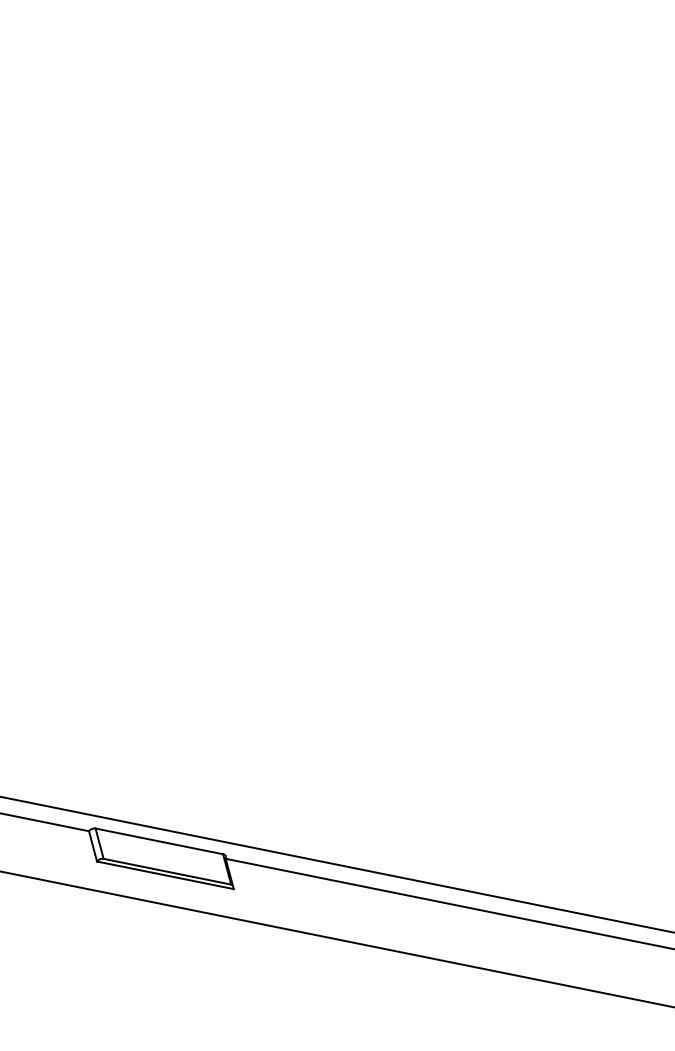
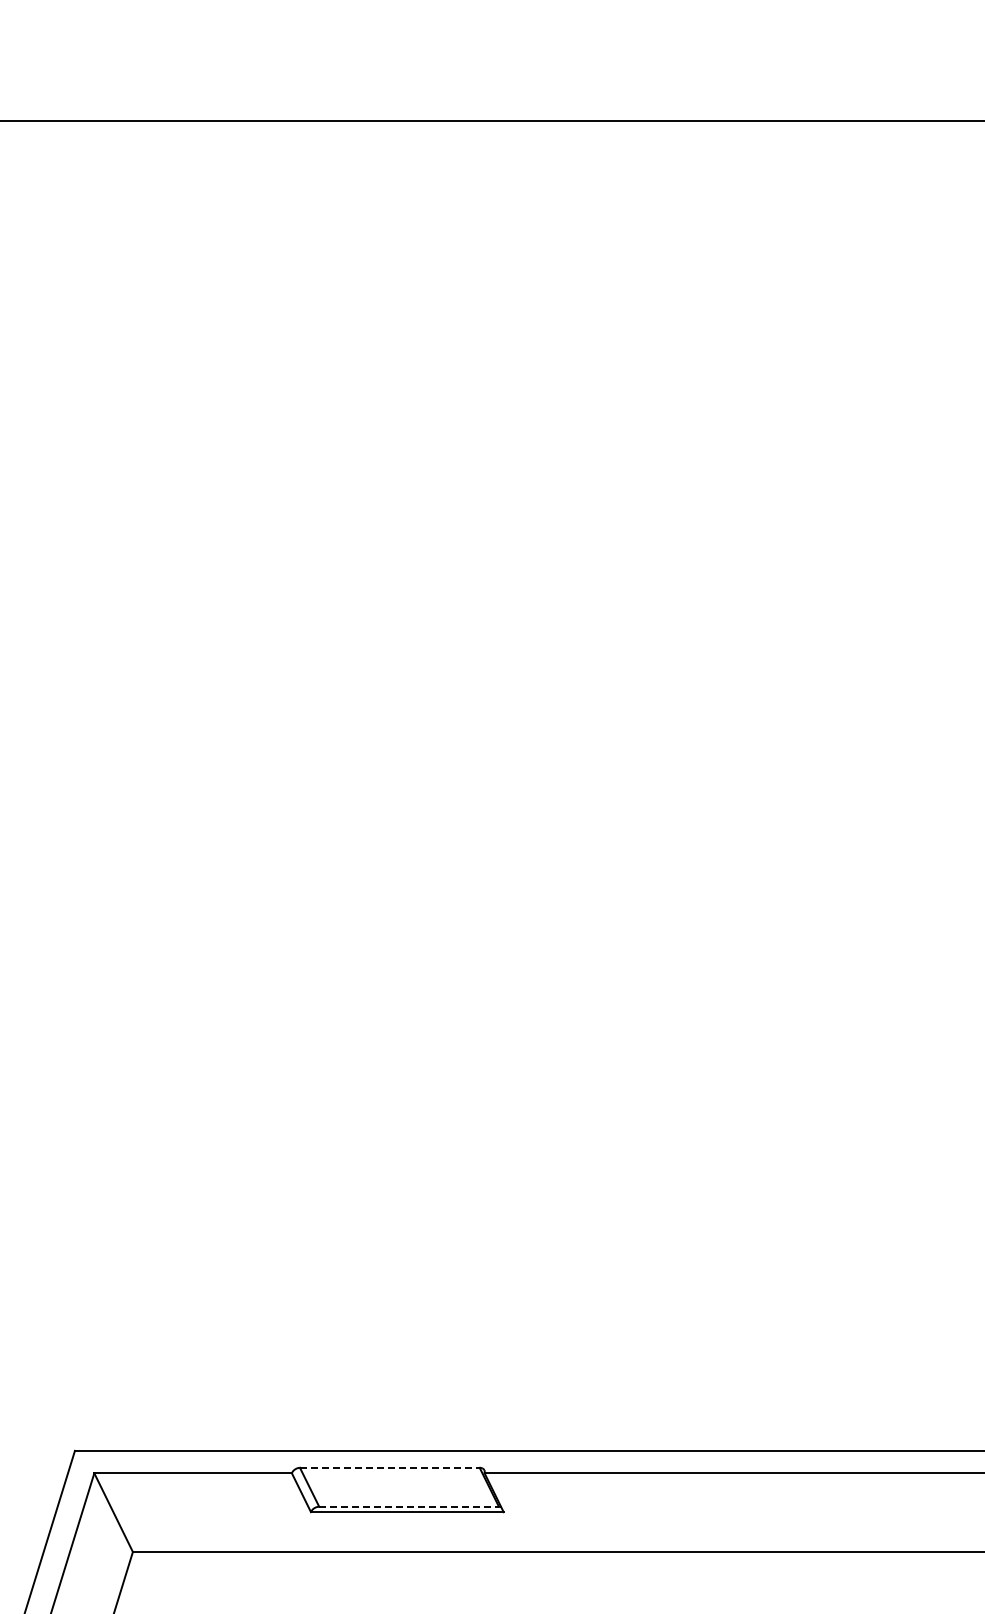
line: (159, 841) -> (389, 1467), solid -> dashed
line: (167, 871) -> (409, 1506), solid -> dashed

